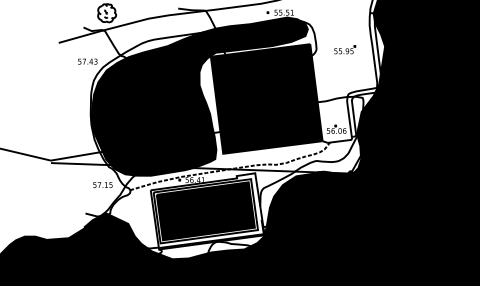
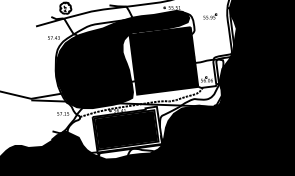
part: (345, 49) -> (210, 16), moved

